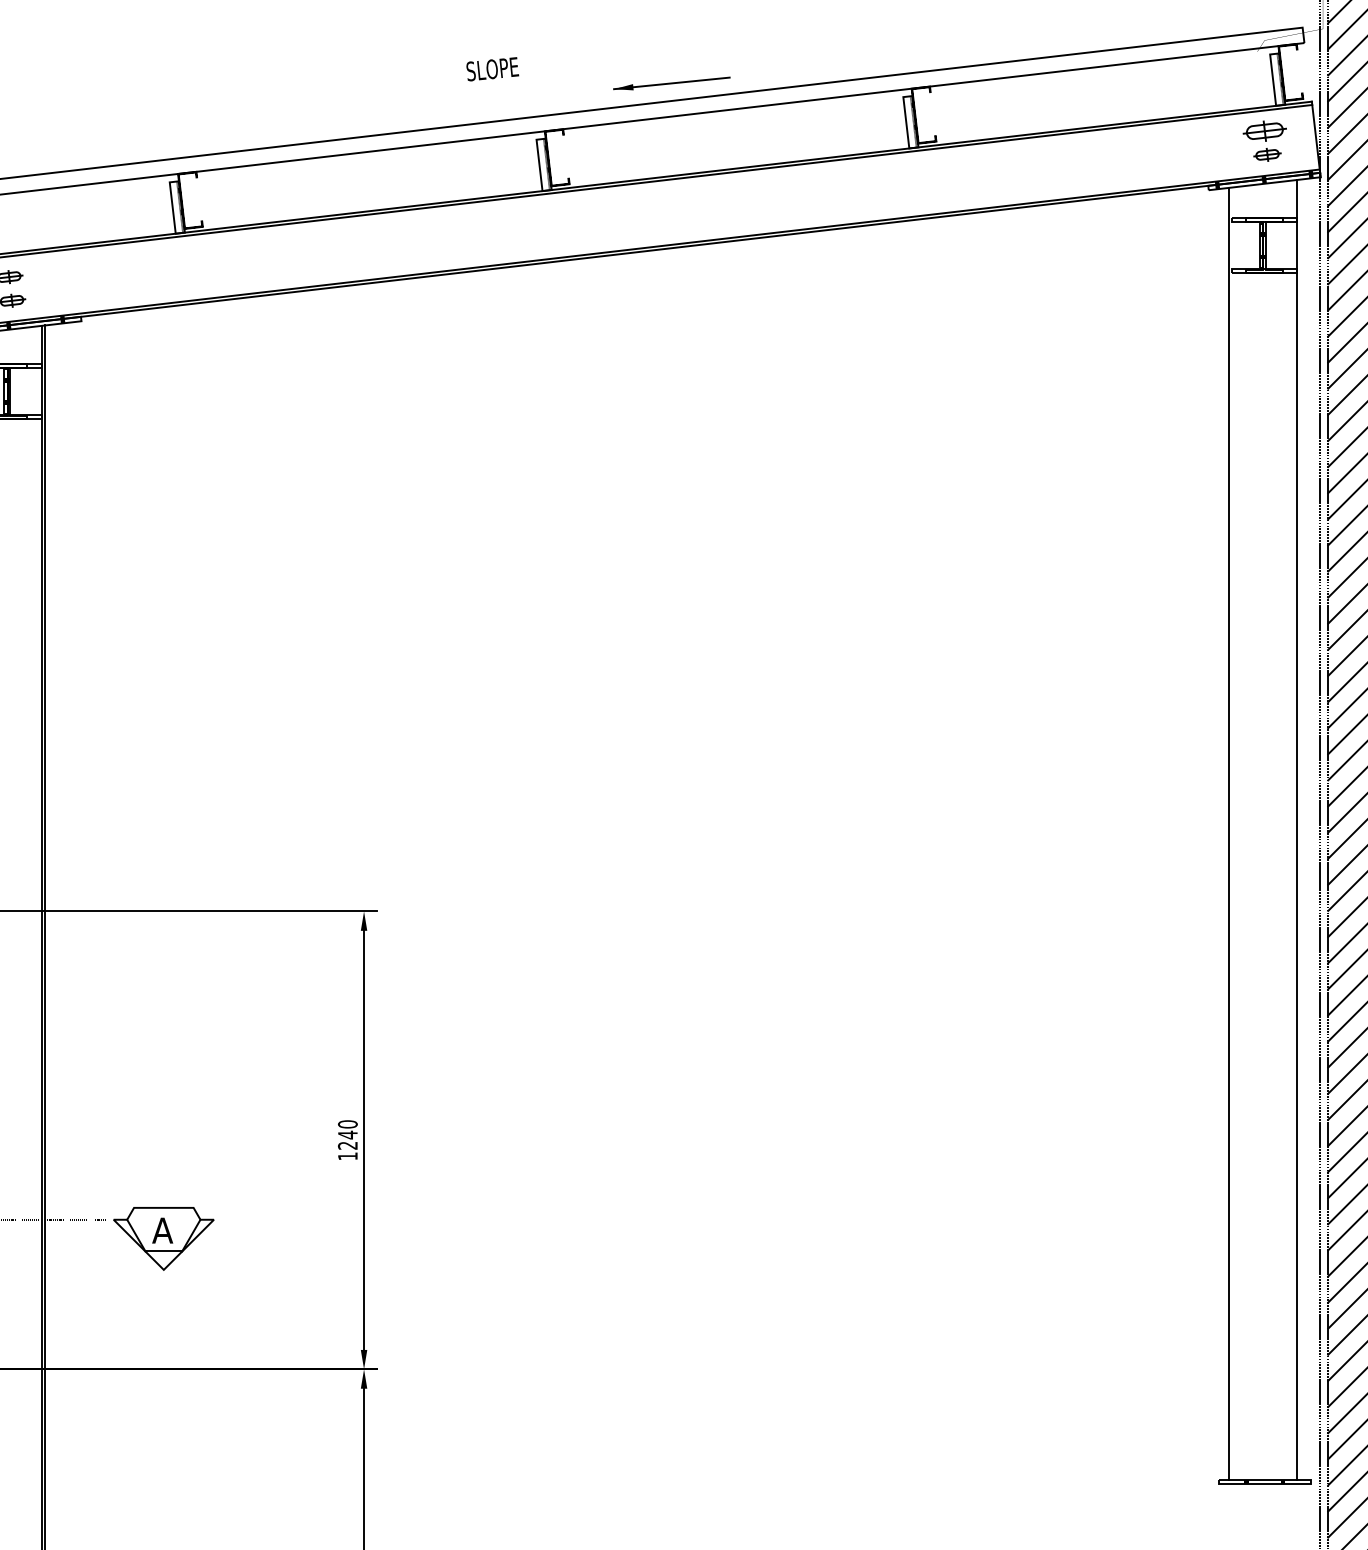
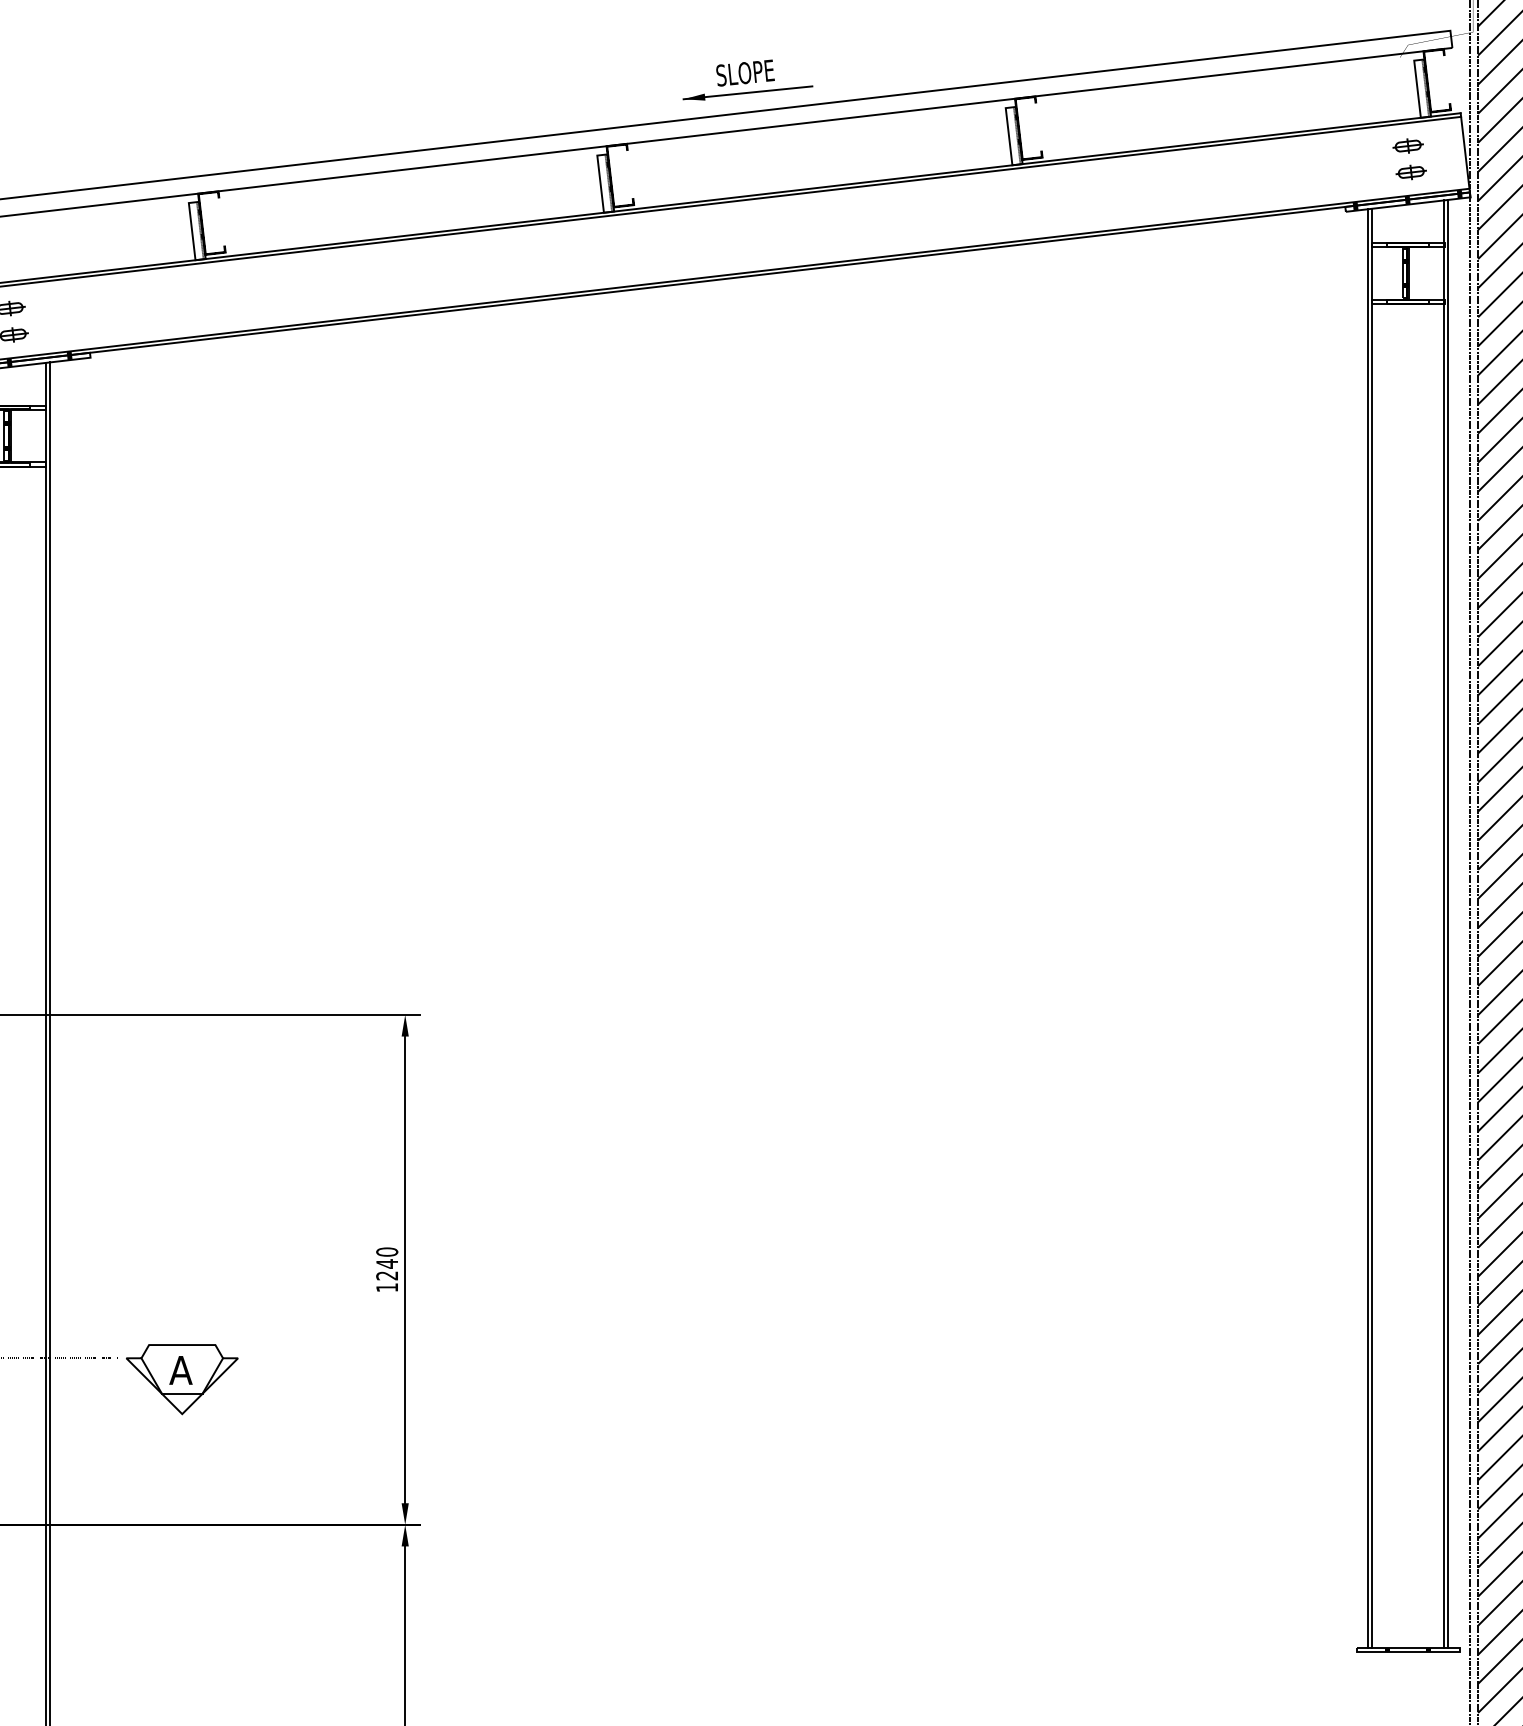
text: (492, 68) -> (745, 72), moved
part: (1264, 130) -> (1407, 145), size x0.62
line: (1300, 829) -> (1448, 923), added
line: (1232, 833) -> (1372, 928), added

